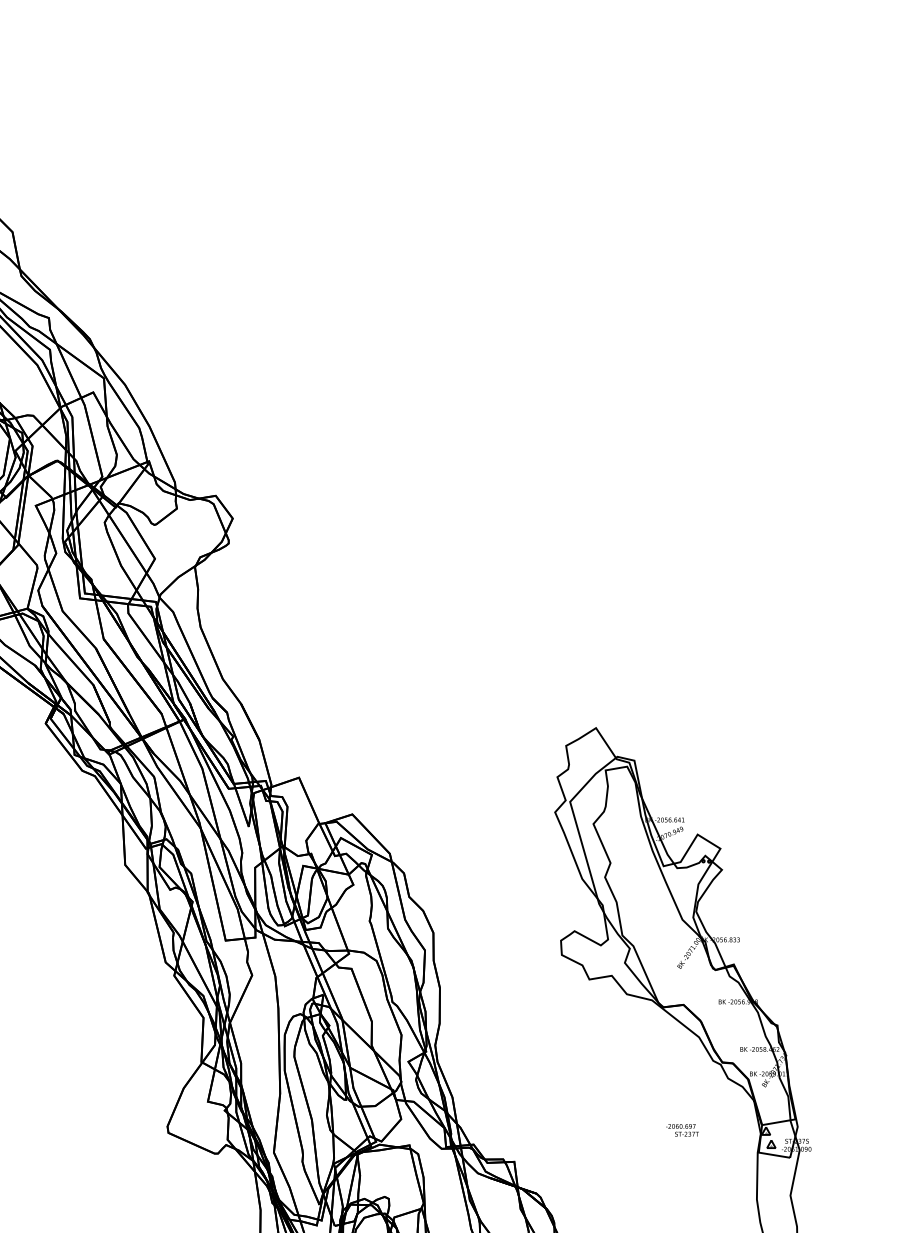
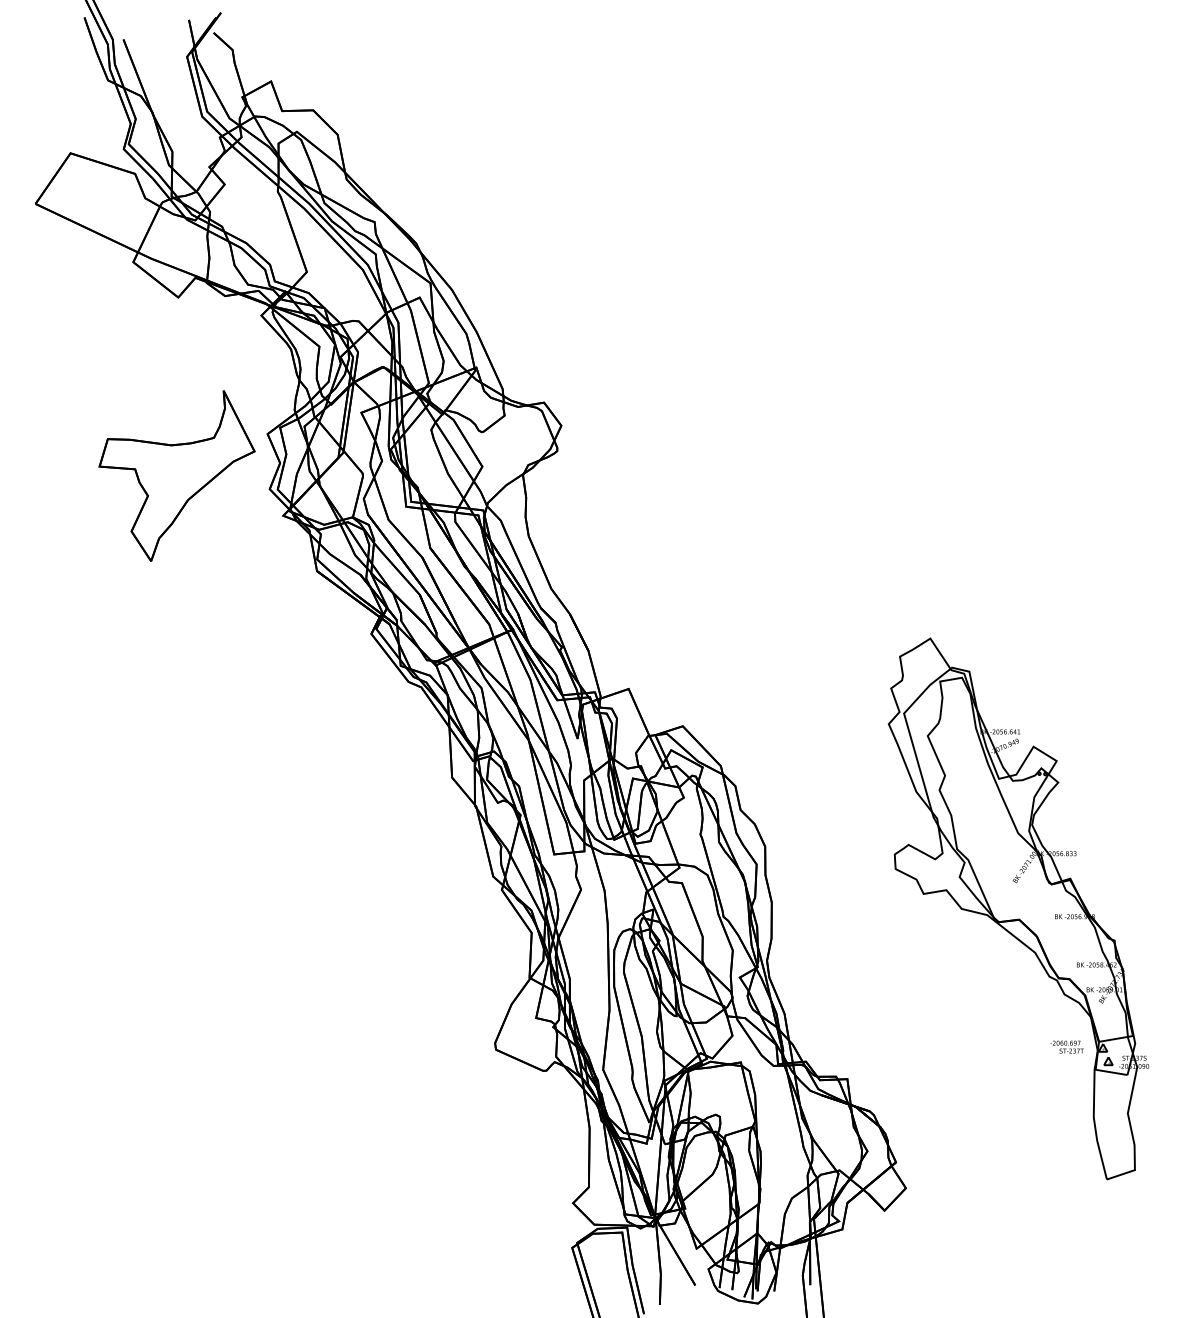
text: (681, 1129) -> (1066, 1046), moved

